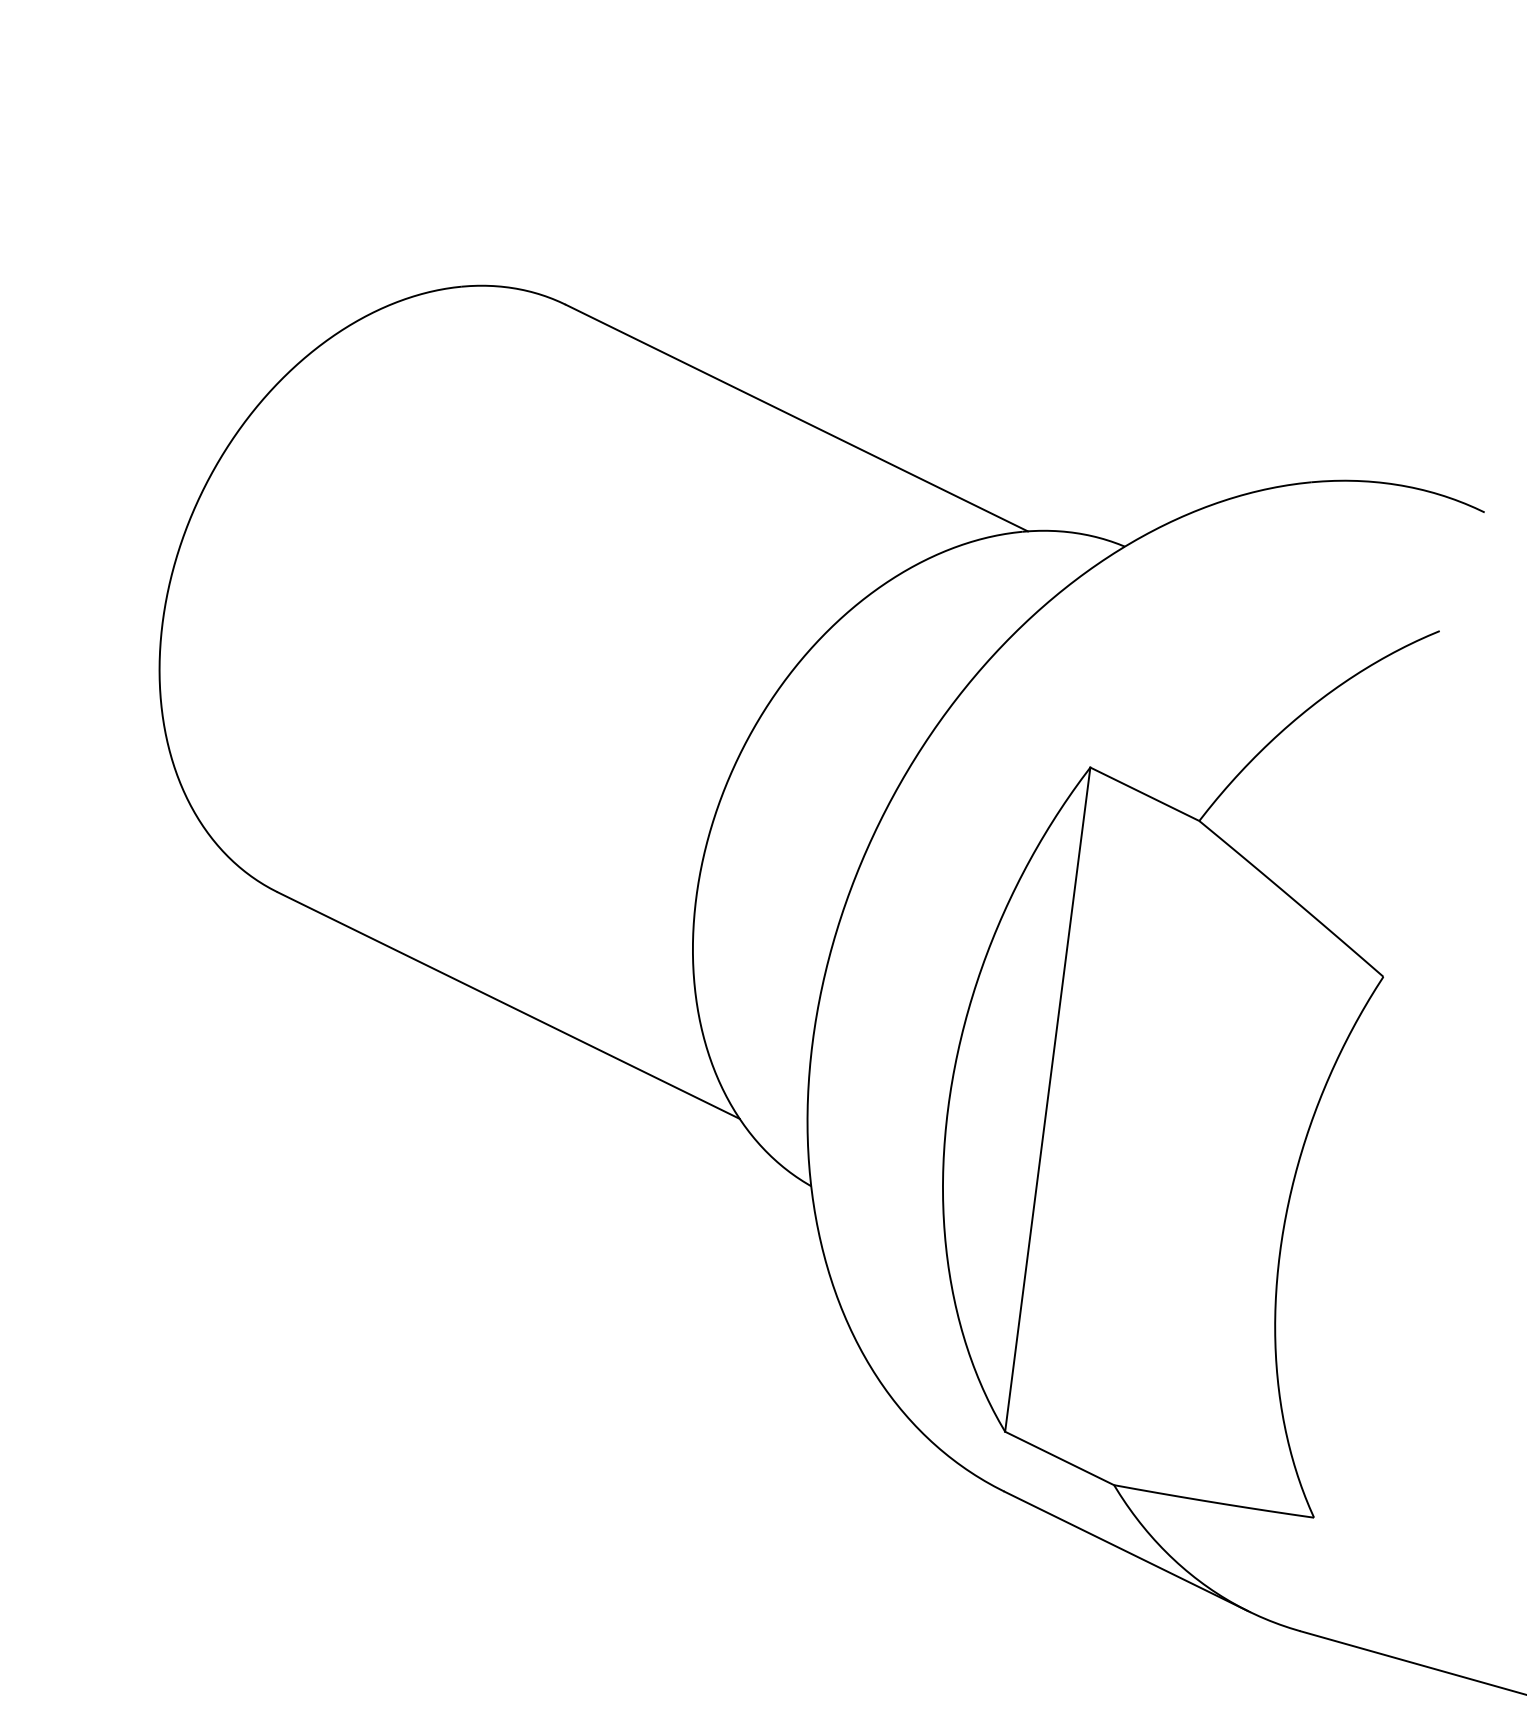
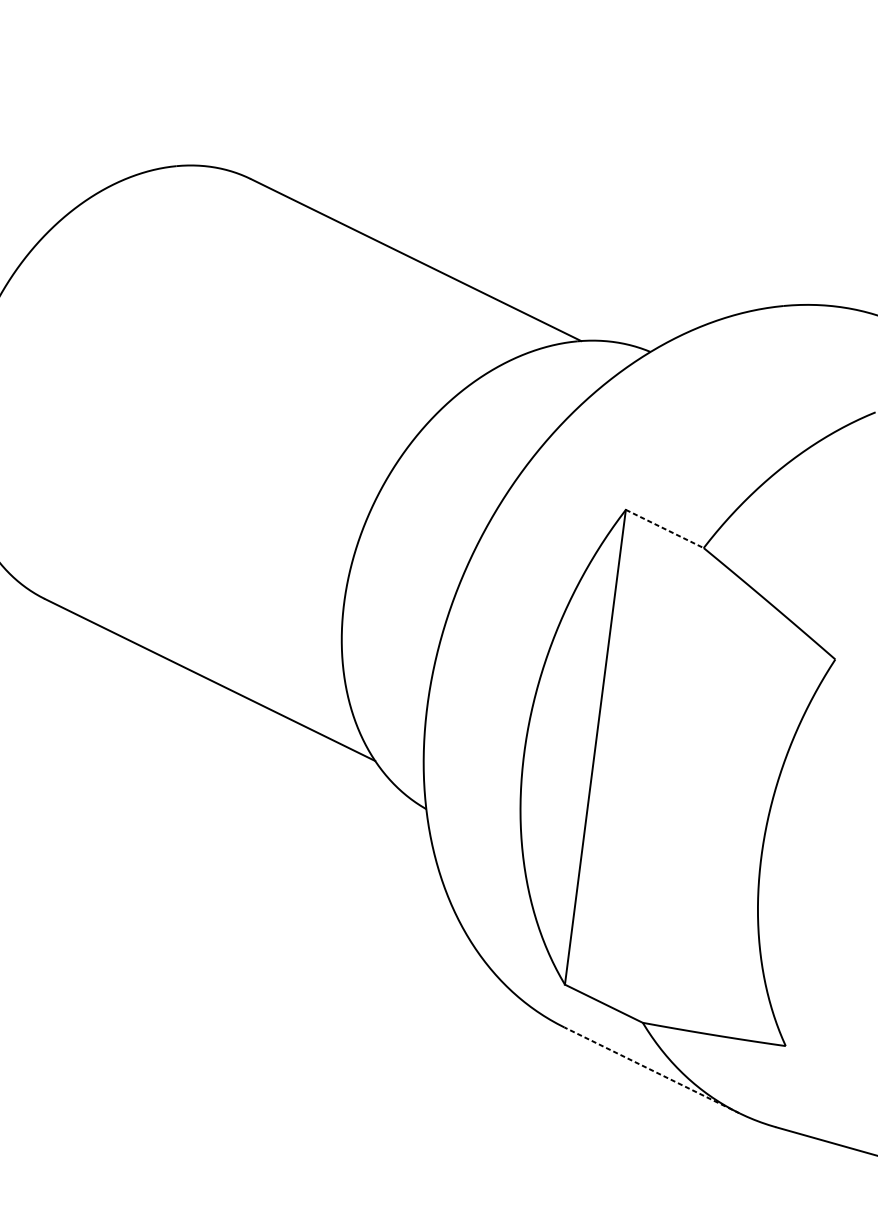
line: (1144, 794) -> (664, 529), solid -> dashed
line: (1127, 1551) -> (652, 1070), solid -> dashed

